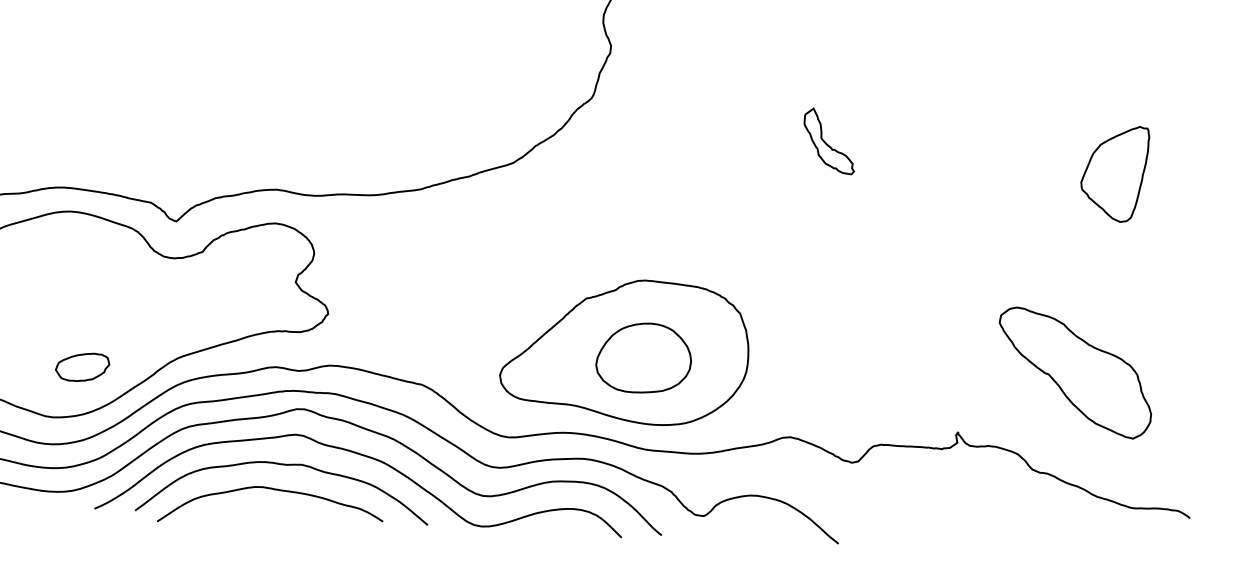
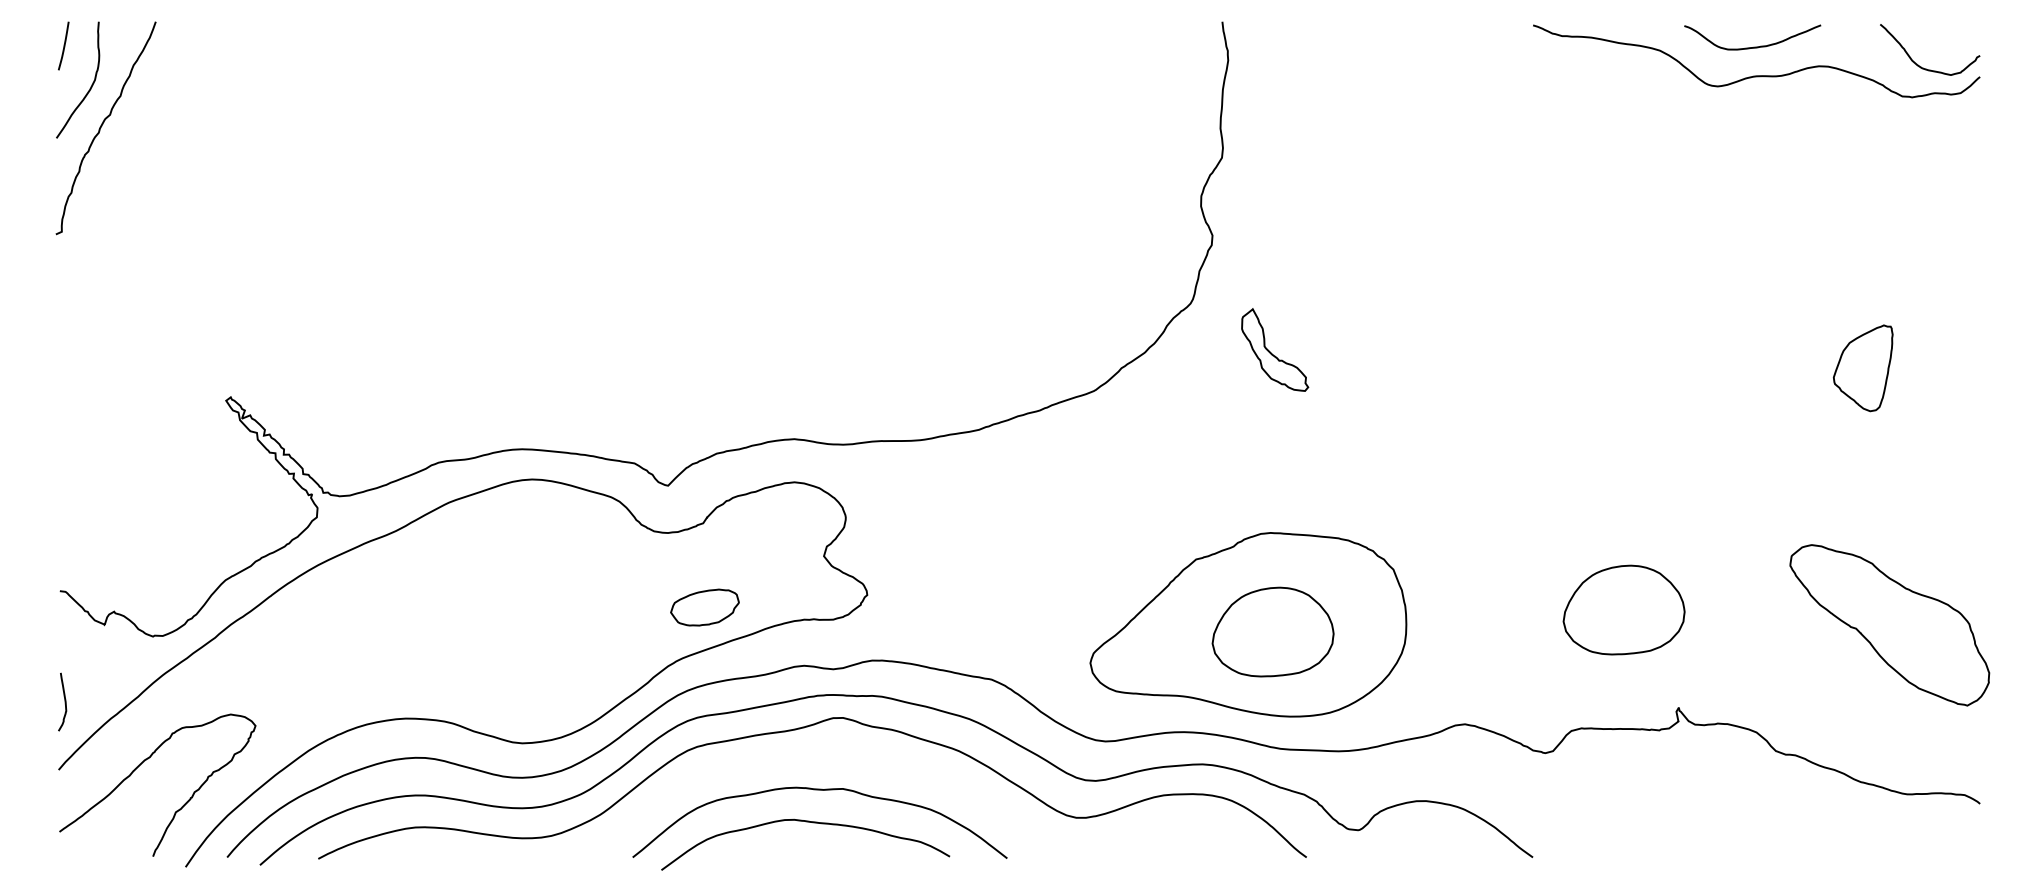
part: (829, 140) -> (1275, 349), moved
part: (1114, 173) -> (1863, 368), size x0.7
part: (918, 353) -> (1623, 609), added
part: (82, 367) -> (704, 607), moved
part: (1074, 373) -> (1889, 625), moved
curve: (369, 458) -> (928, 776), removed

